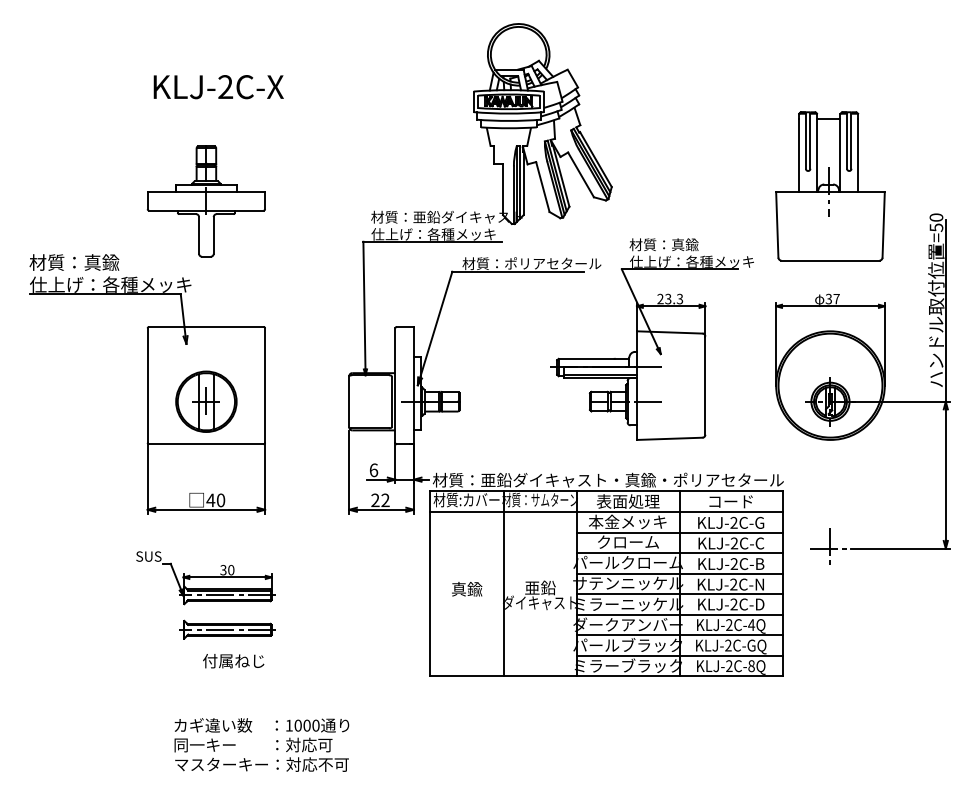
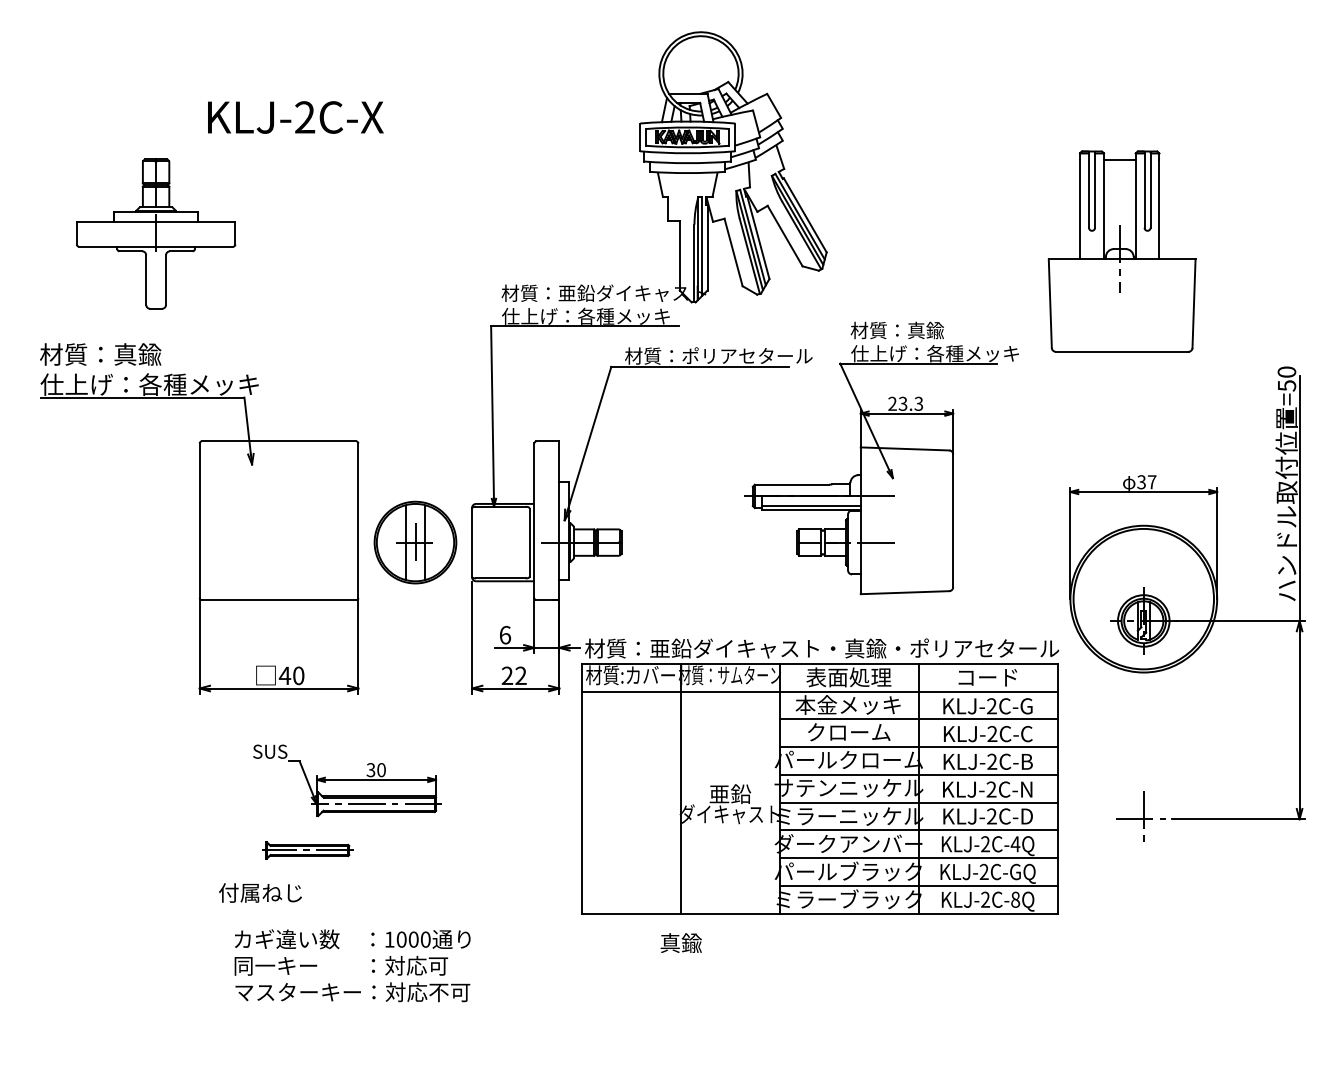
part: (205, 201) -> (154, 234), moved
part: (862, 388) -> (1187, 603), moved
part: (206, 401) -> (415, 542), moved
part: (205, 578) -> (346, 781), moved
text: (467, 589) -> (681, 943), moved
part: (227, 629) -> (307, 850), size x0.7
text: (233, 661) -> (260, 893), moved
text: (261, 744) -> (352, 965), moved

